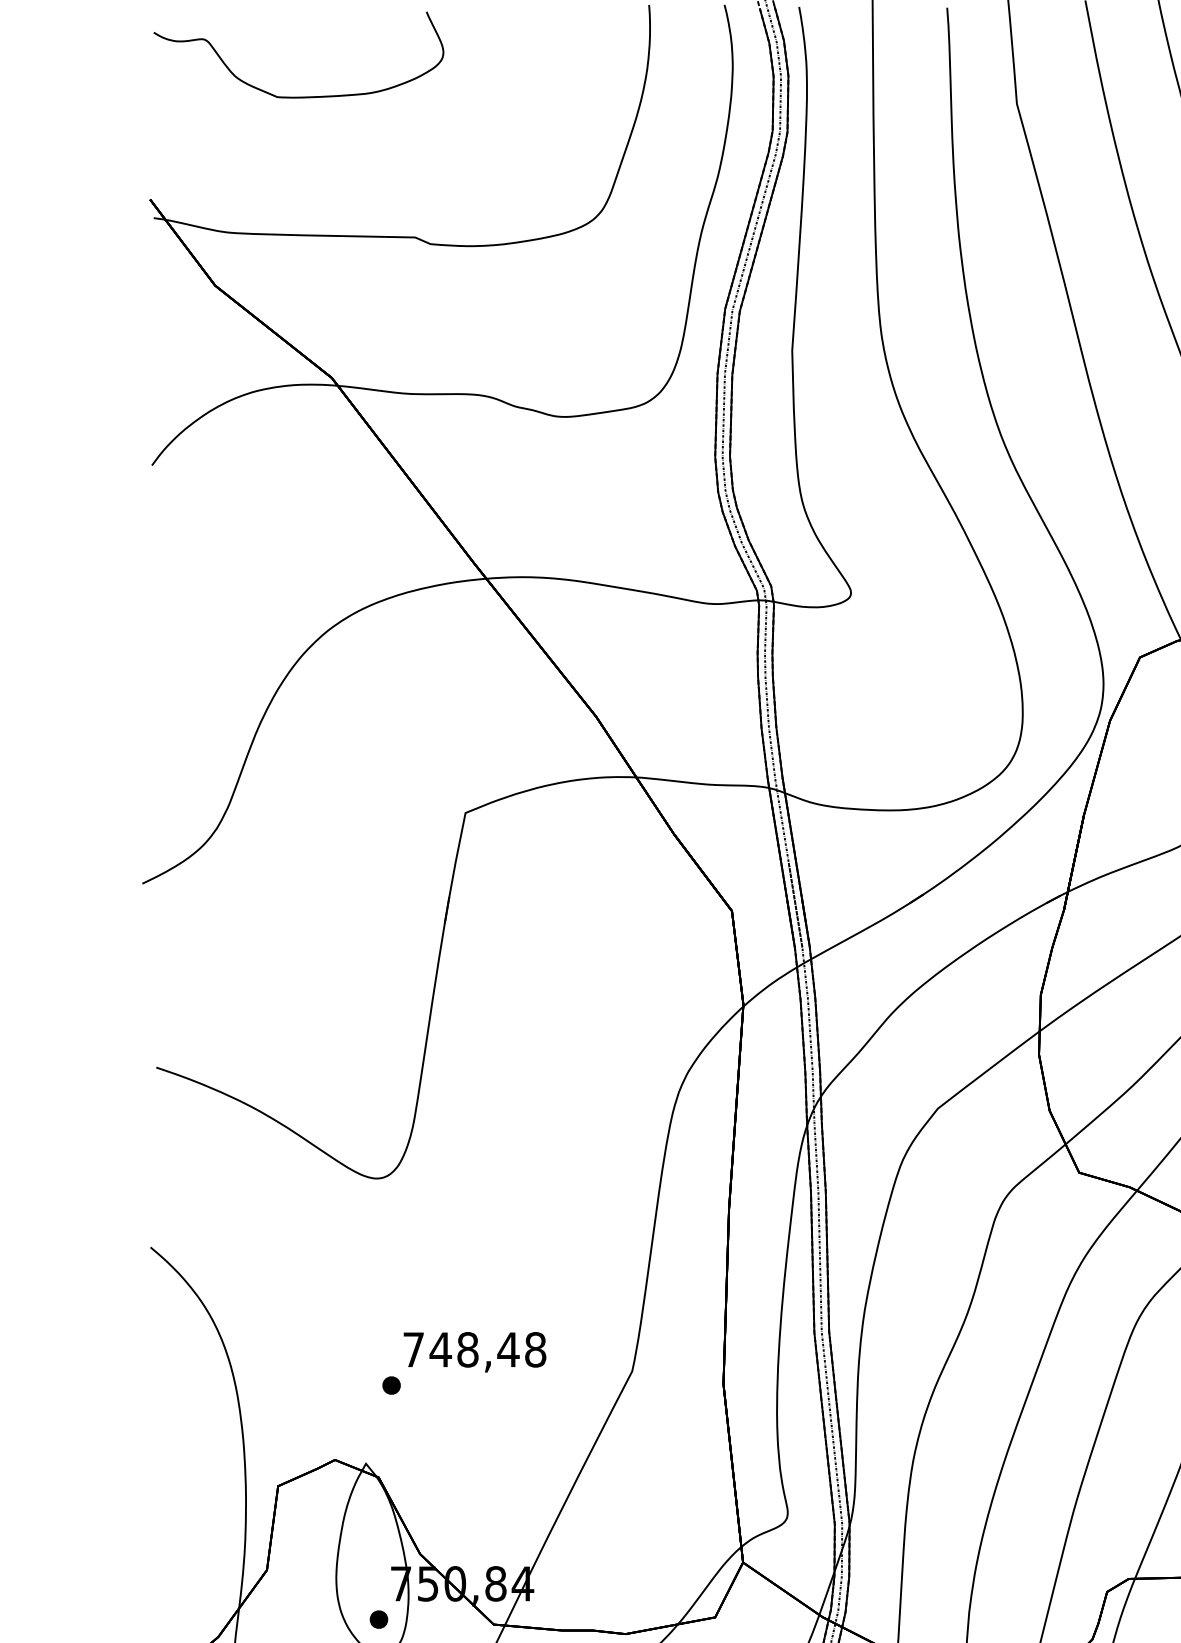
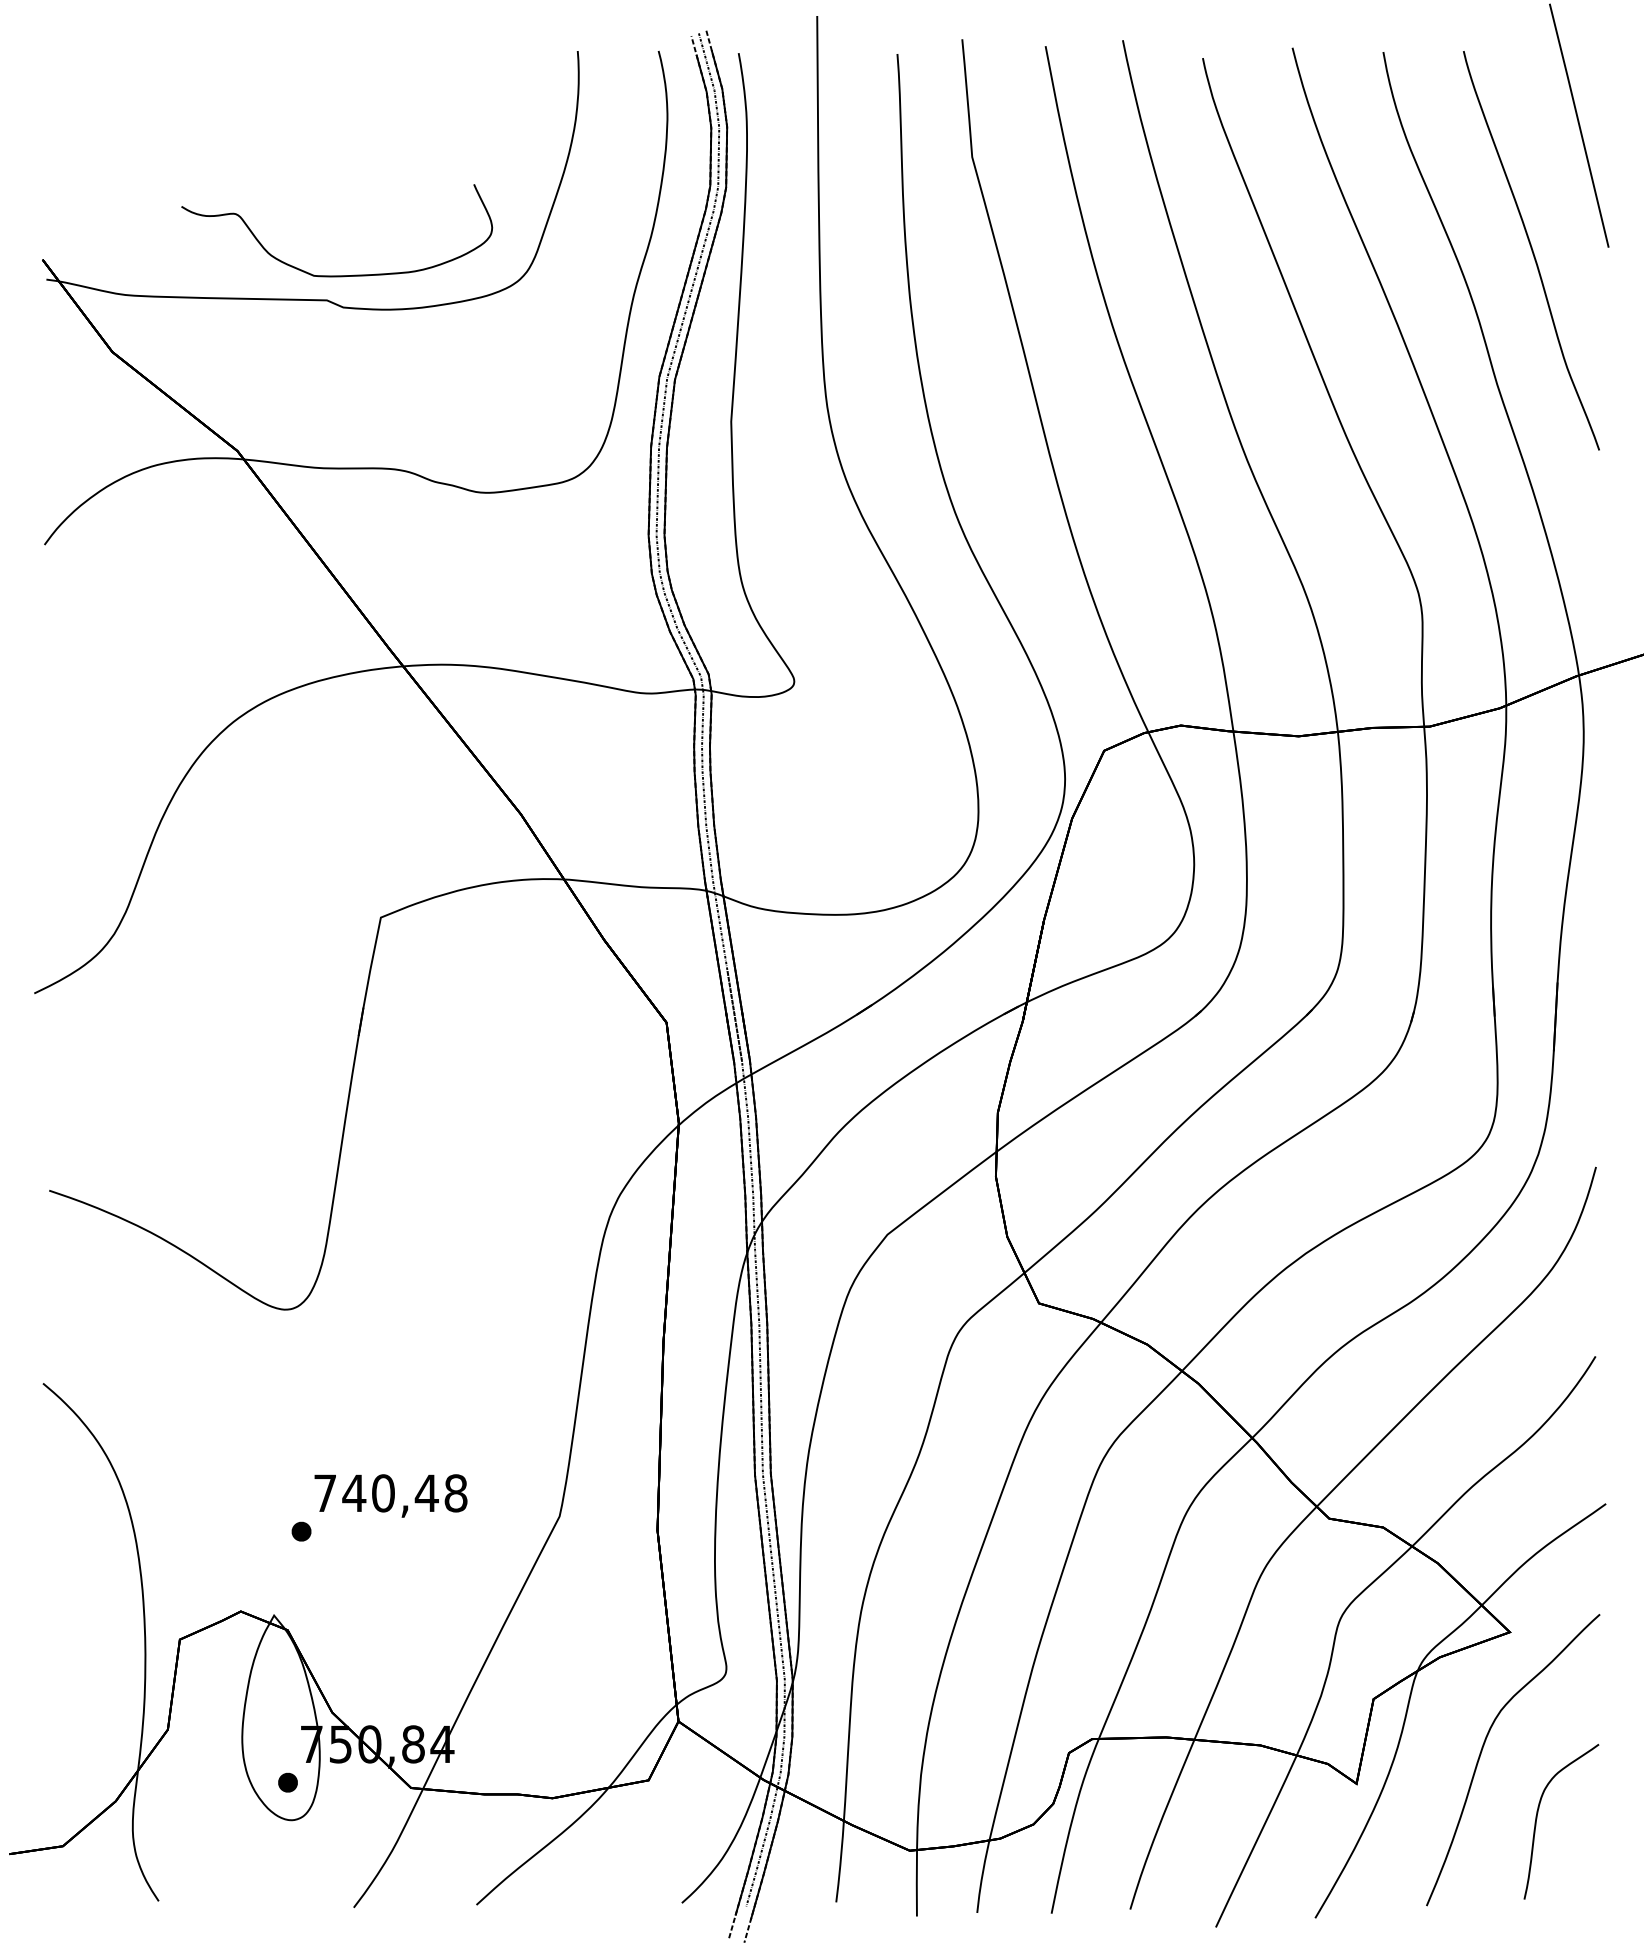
part: (299, 96) -> (337, 275), moved
text: (468, 1349) -> (383, 1493), 748,48 -> 740,48

